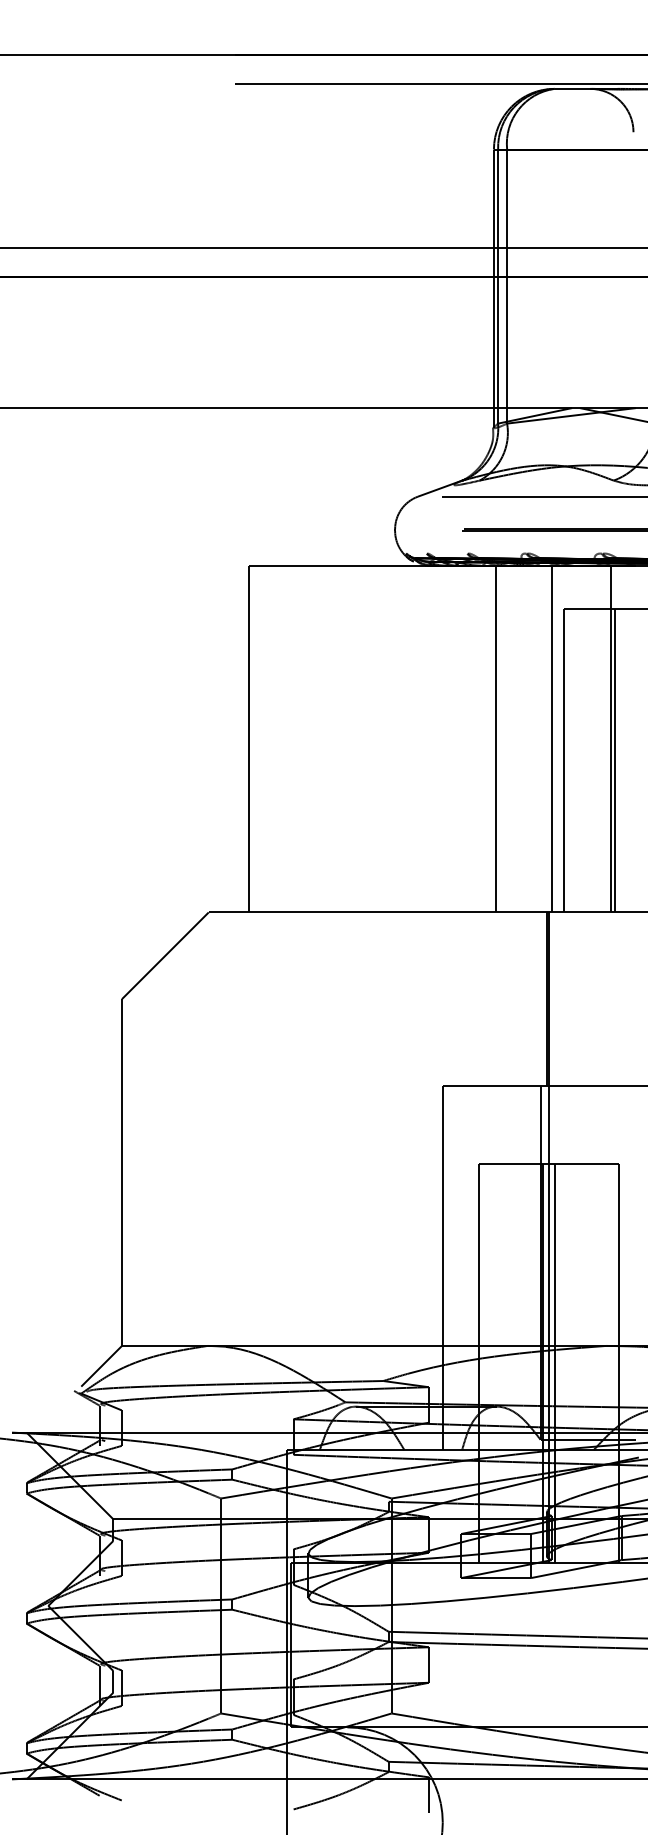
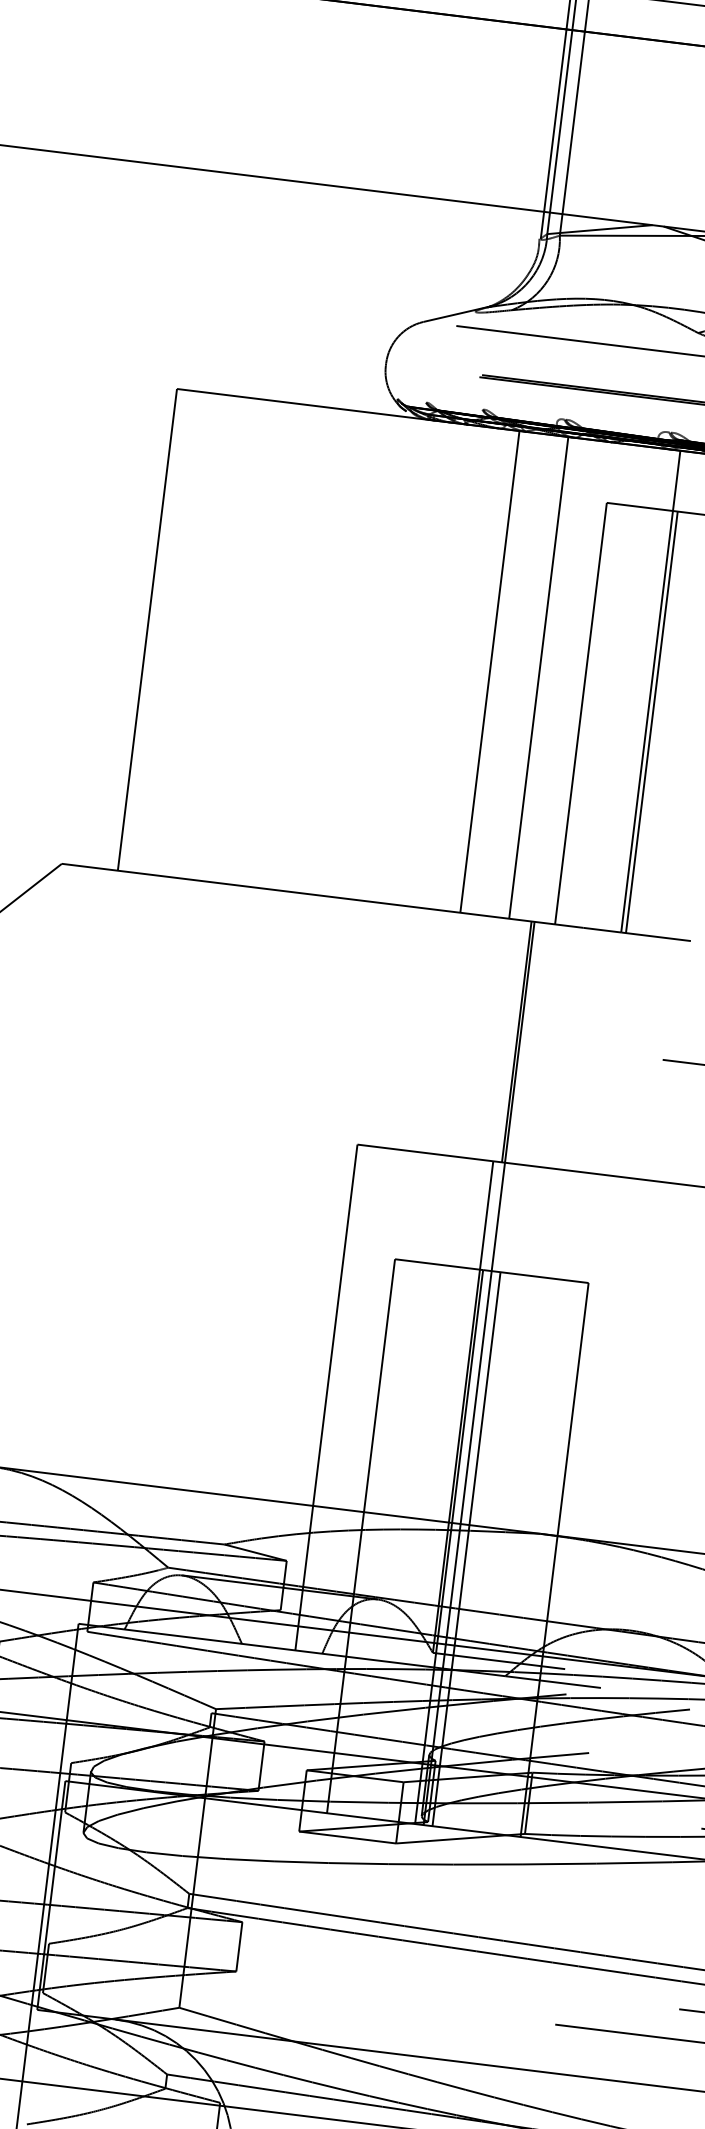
line: (551, 738) -> (538, 677), moved

